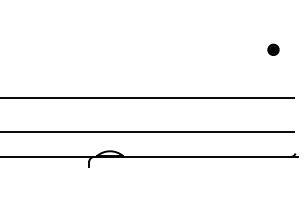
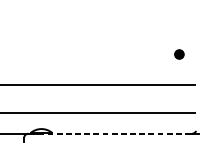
part: (273, 49) -> (179, 54), moved
line: (197, 156) -> (114, 133), solid -> dashed

